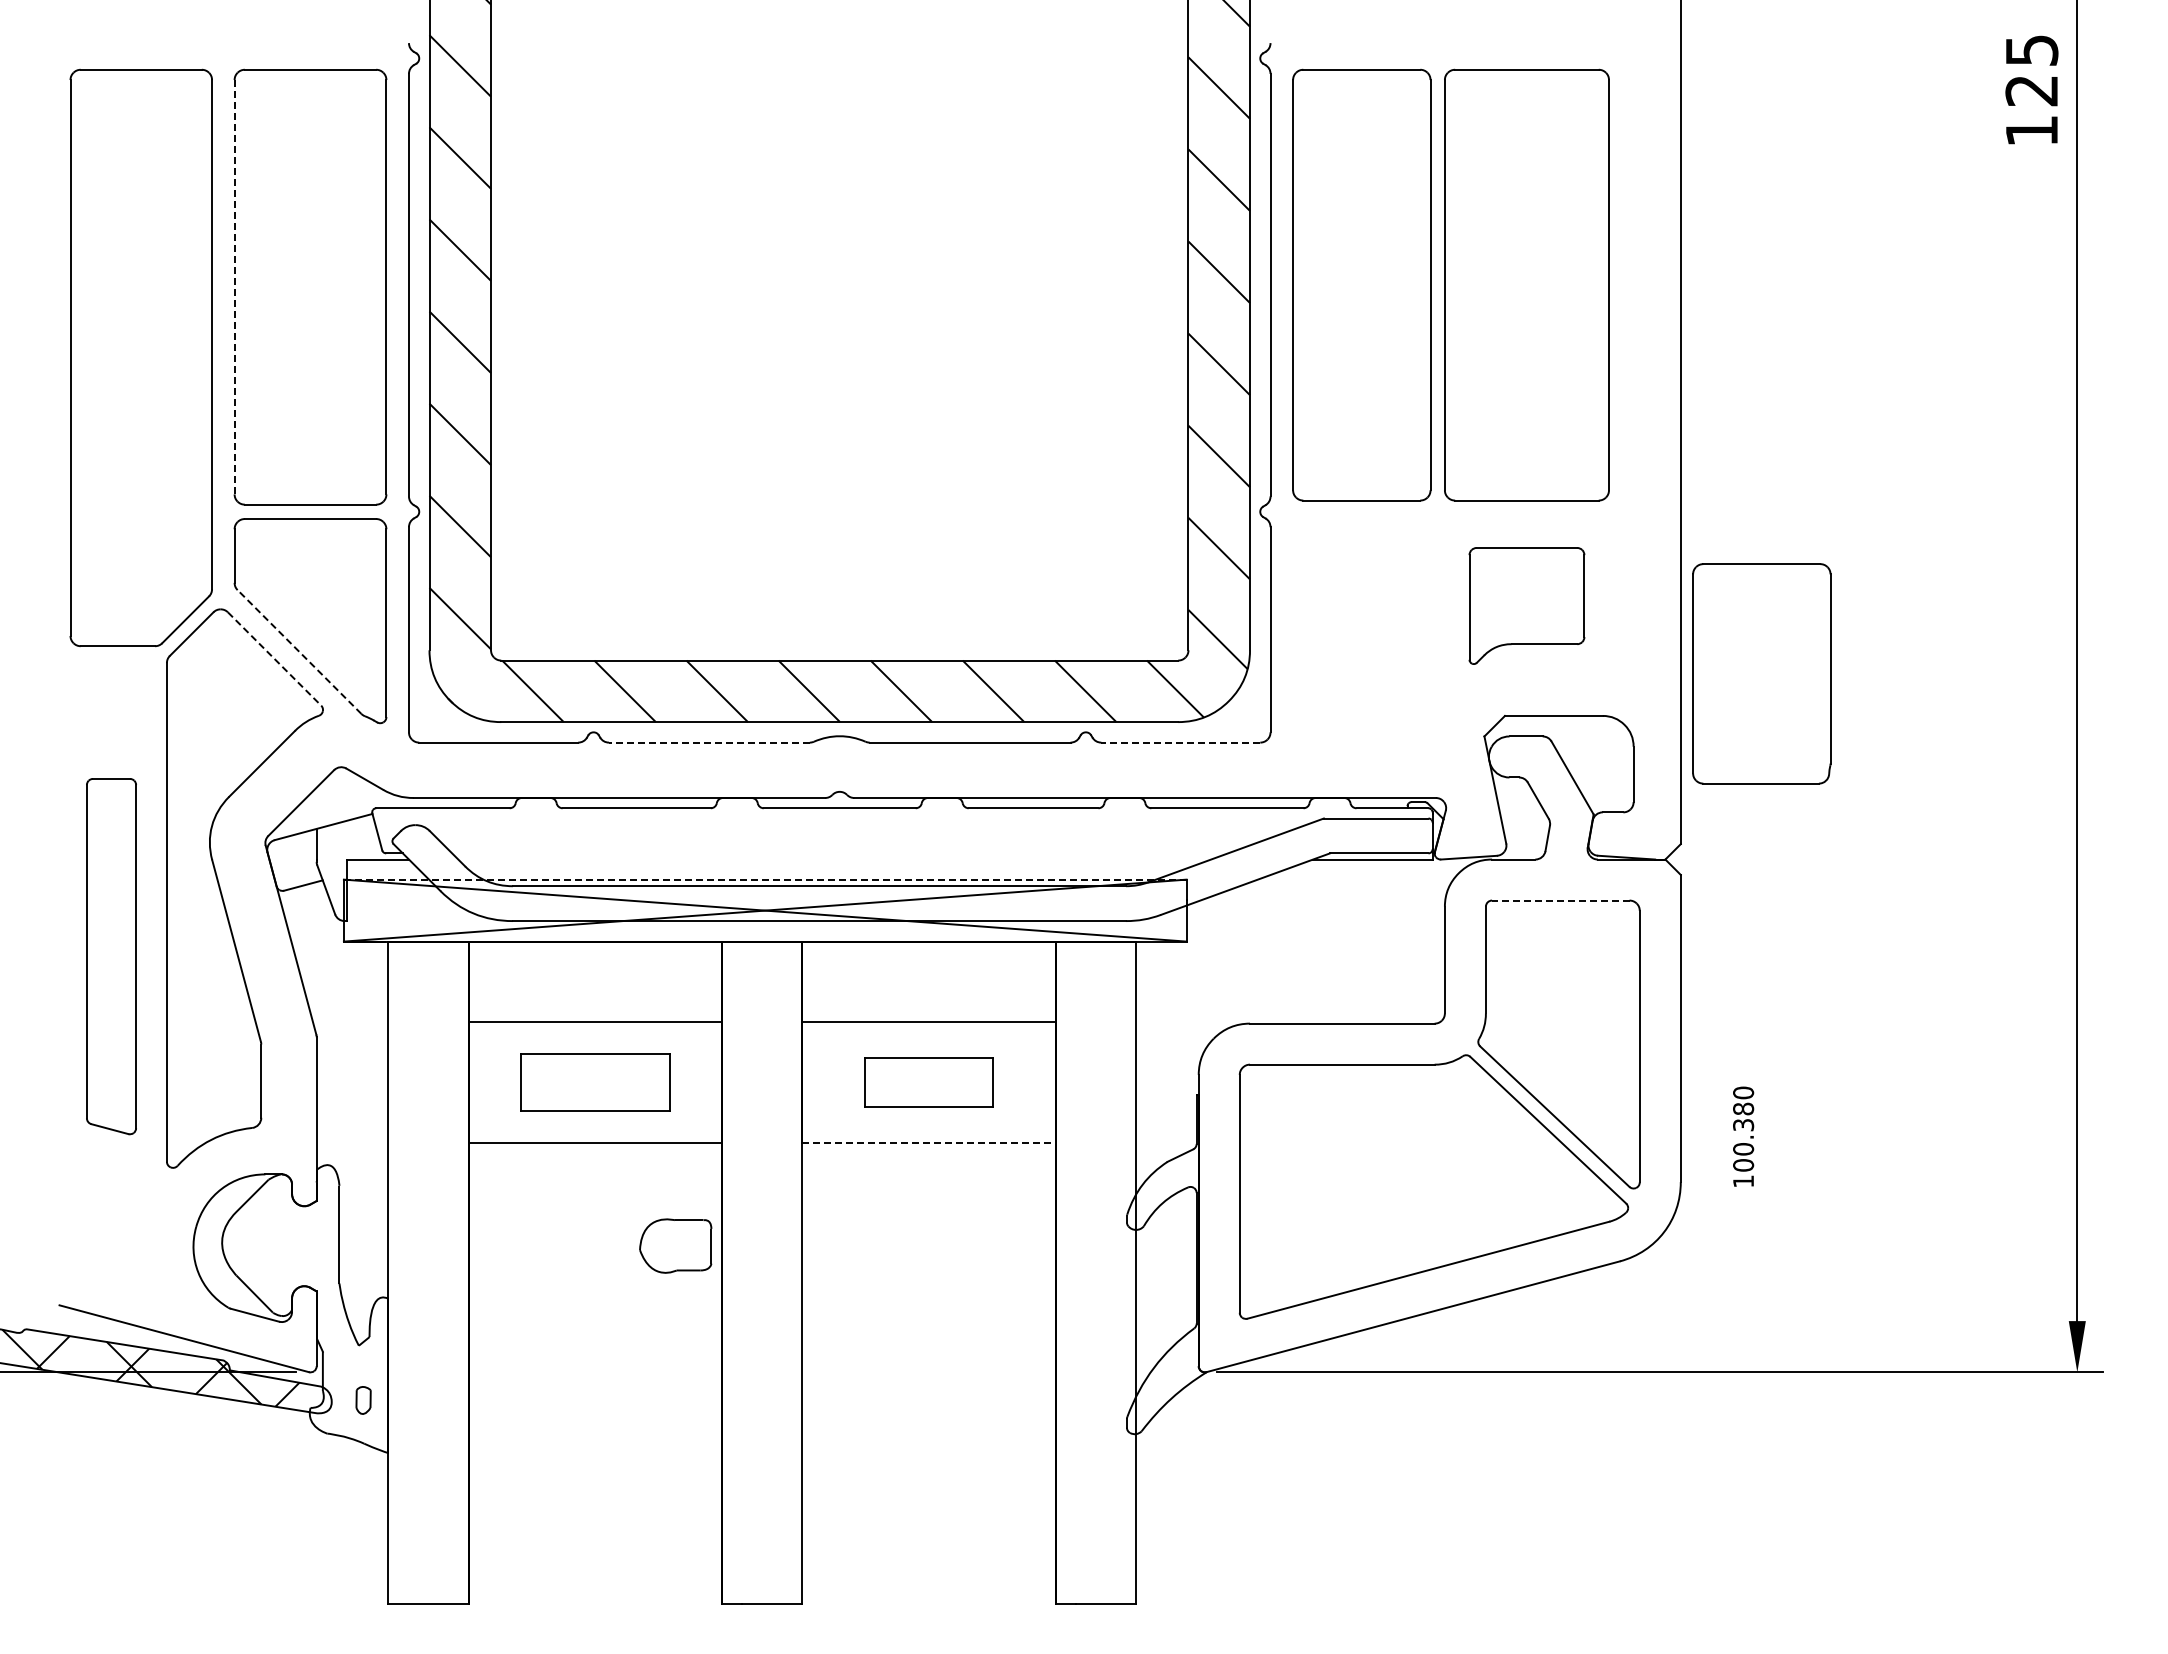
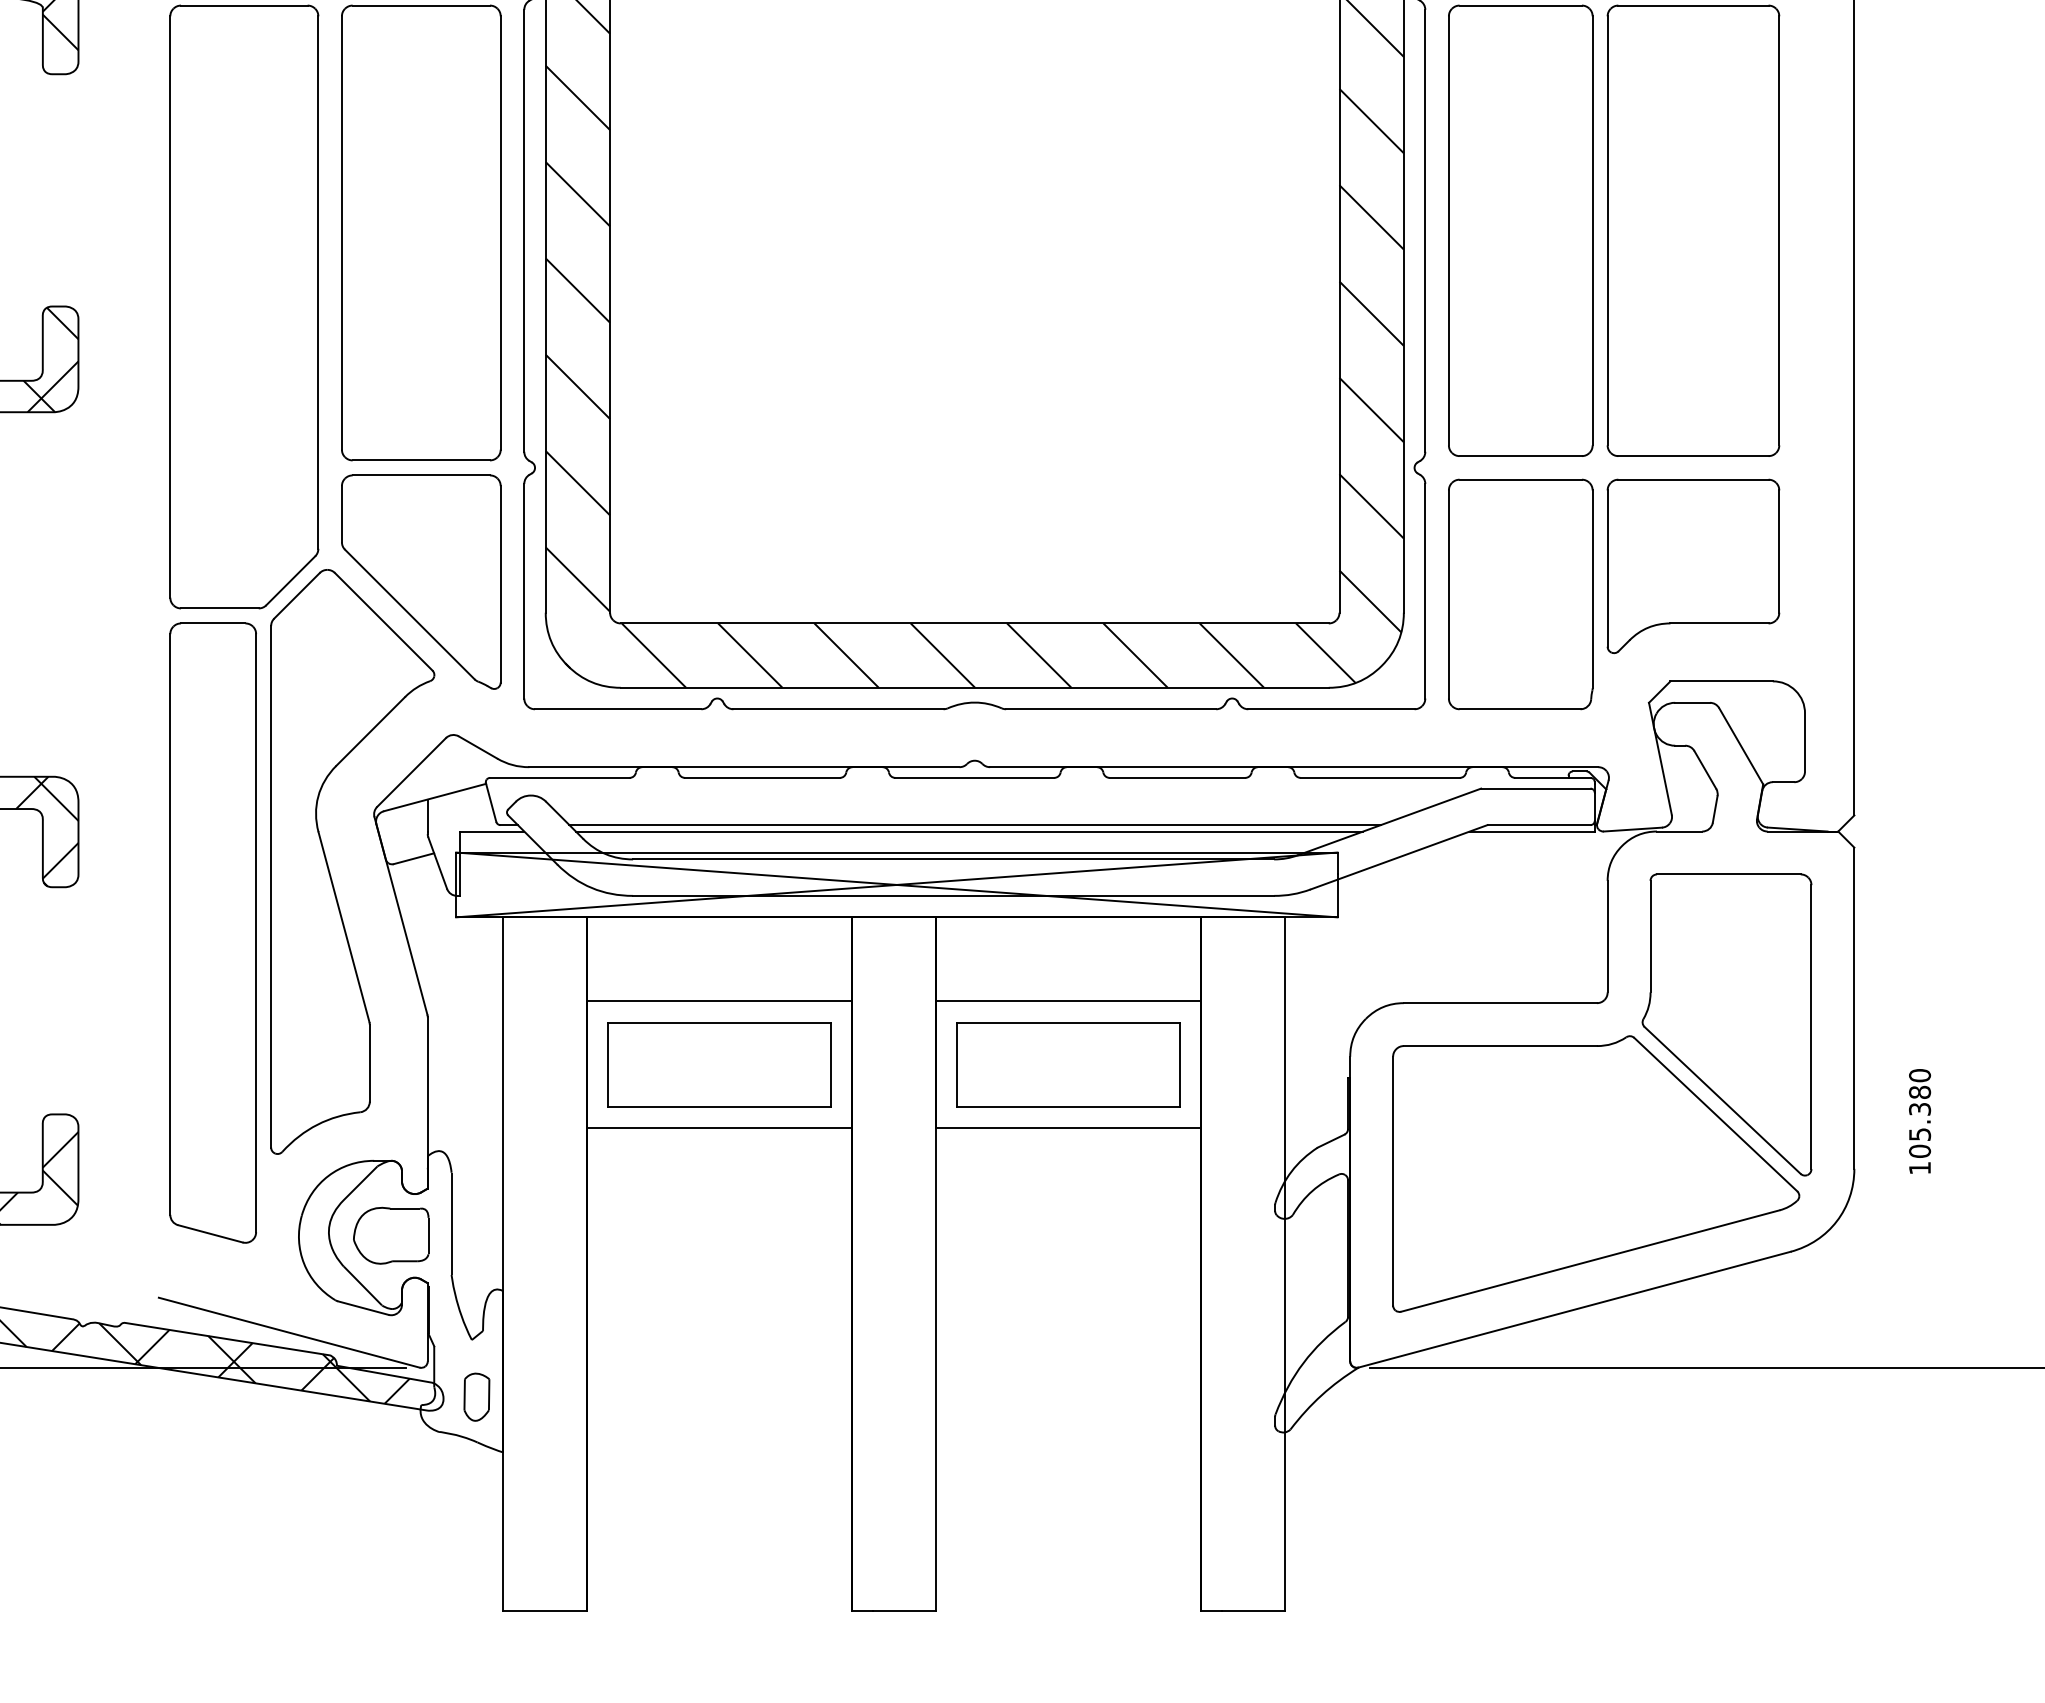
line: (234, 286) -> (341, 232), dashed -> solid
part: (1526, 605) -> (1692, 565), size x1.43
line: (299, 652) -> (409, 615), dashed -> solid
line: (274, 659) -> (383, 622), dashed -> solid
part: (1761, 673) -> (1520, 594), moved
line: (708, 742) -> (837, 709), dashed -> solid
line: (1180, 742) -> (1331, 709), dashed -> solid
line: (840, 853) -> (975, 825), added
line: (834, 859) -> (969, 831), added
line: (765, 879) -> (897, 852), dashed -> solid
line: (1560, 900) -> (1728, 874), dashed -> solid
part: (111, 956) -> (213, 932), size x1.67
part: (595, 1082) -> (719, 1064), size x1.43
part: (928, 1082) -> (1067, 1064), size x1.67
line: (929, 1142) -> (1068, 1127), dashed -> solid
text: (1743, 1149) -> (1919, 1134), 100.380 -> 105.380
part: (675, 1245) -> (390, 1235), moved
part: (363, 1400) -> (476, 1397), size x1.67

